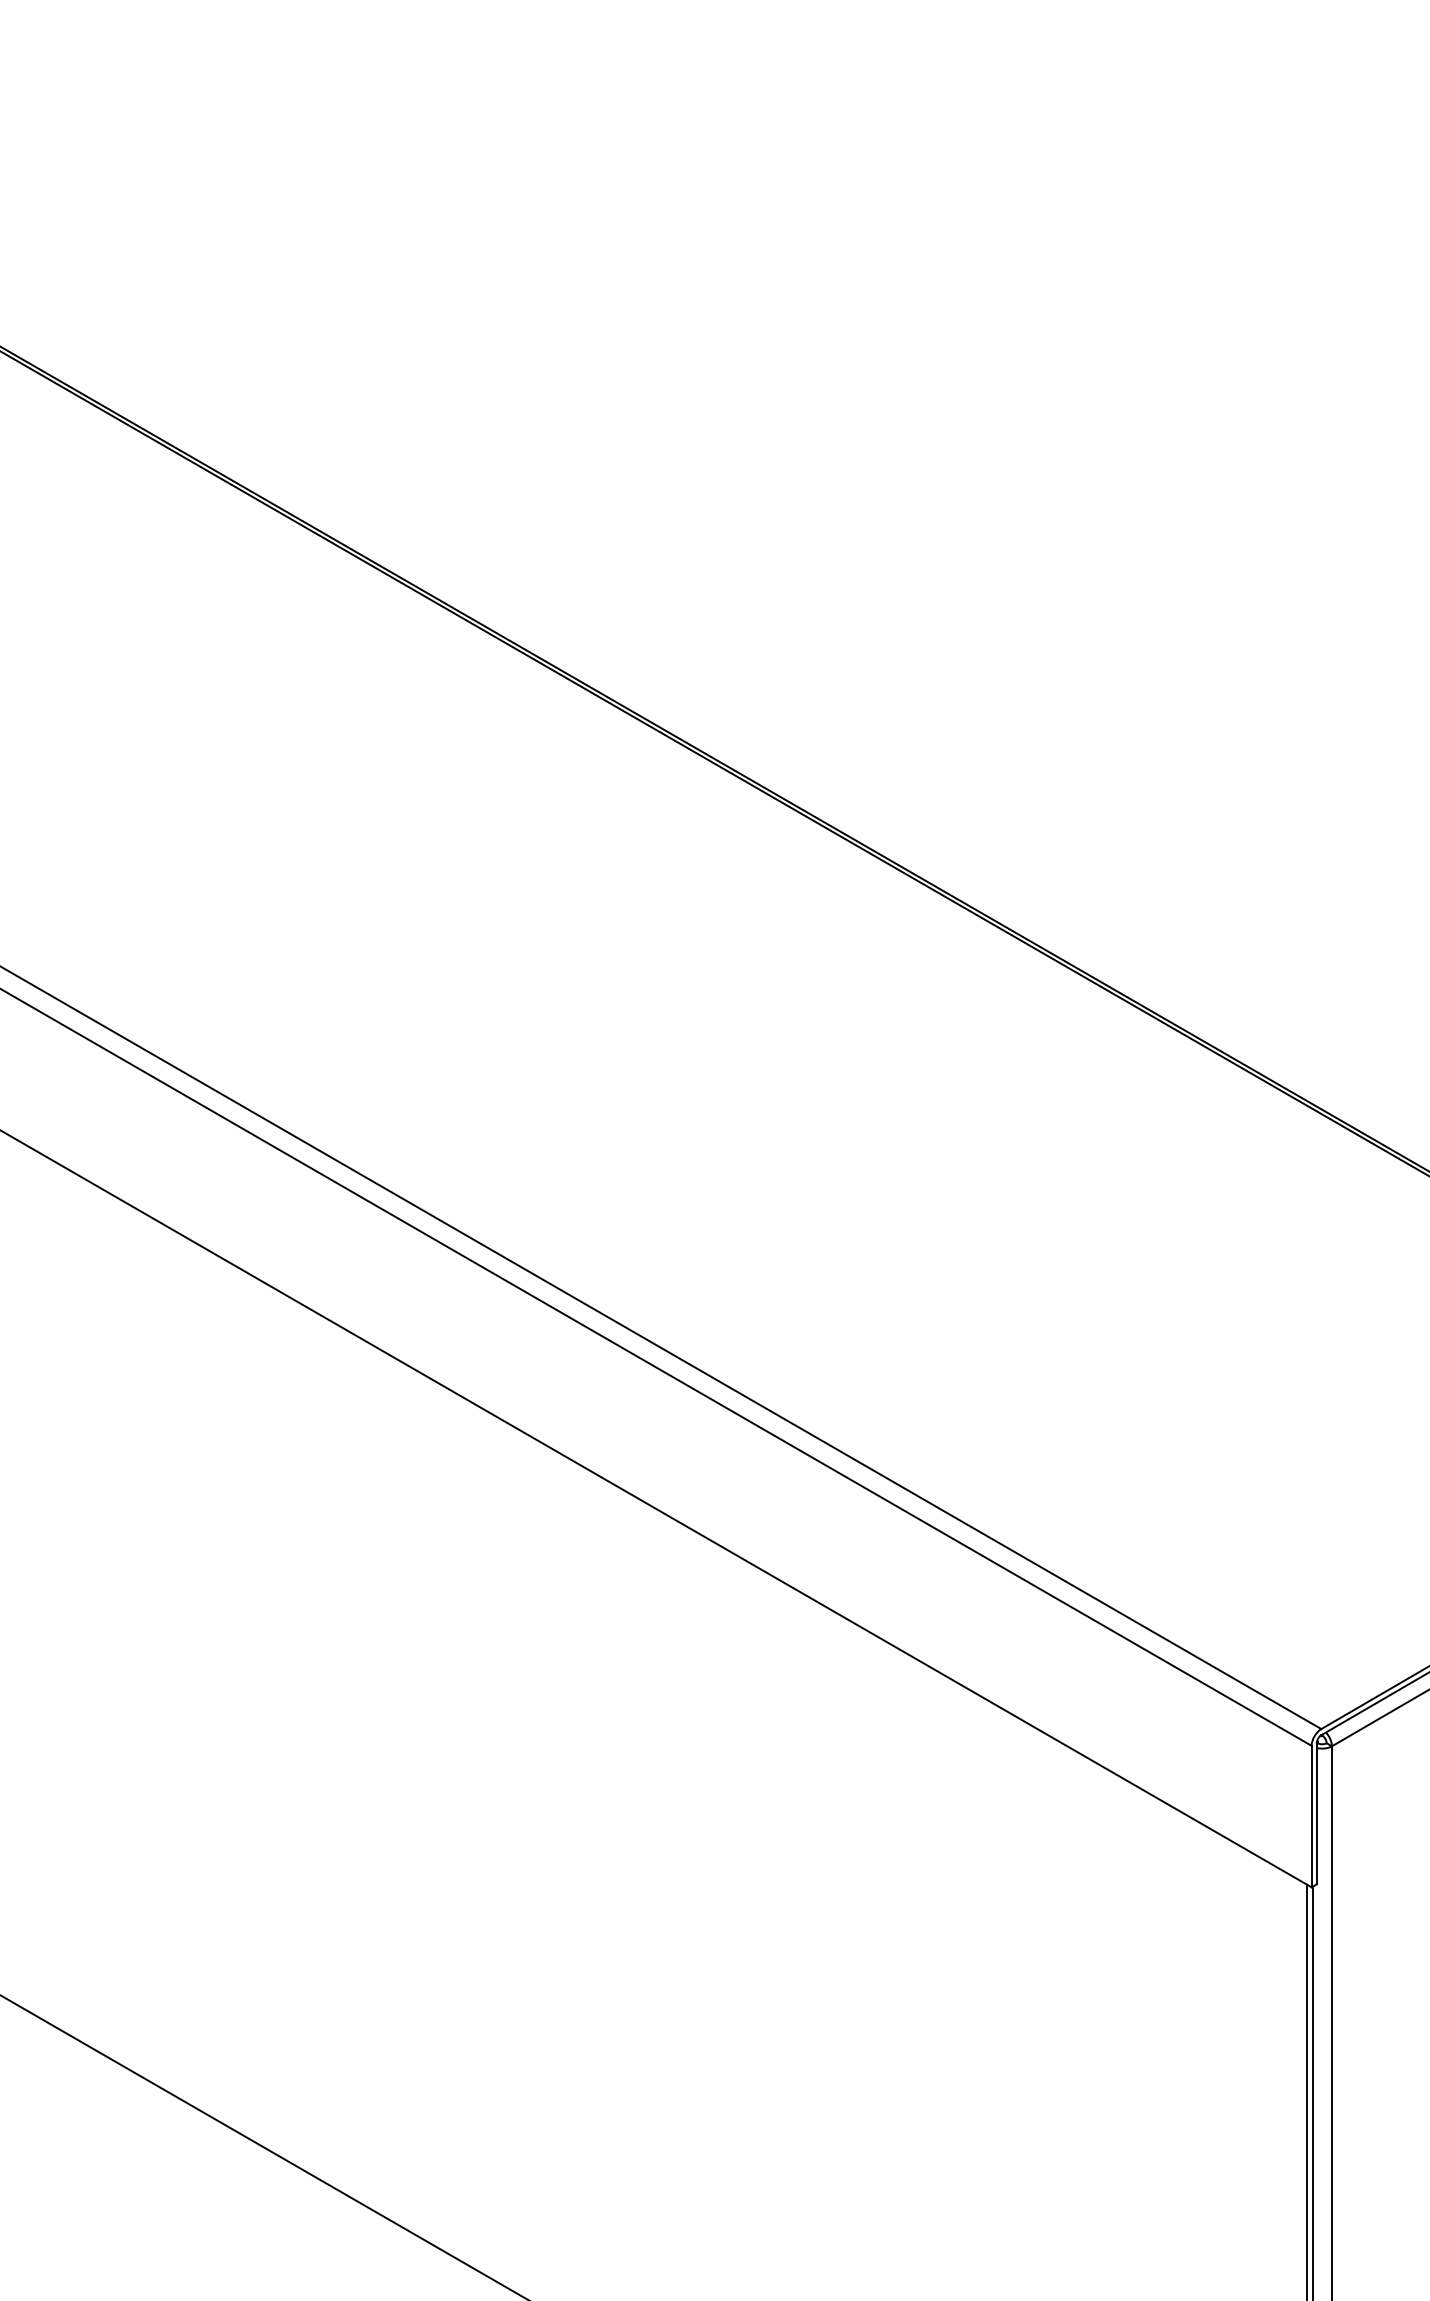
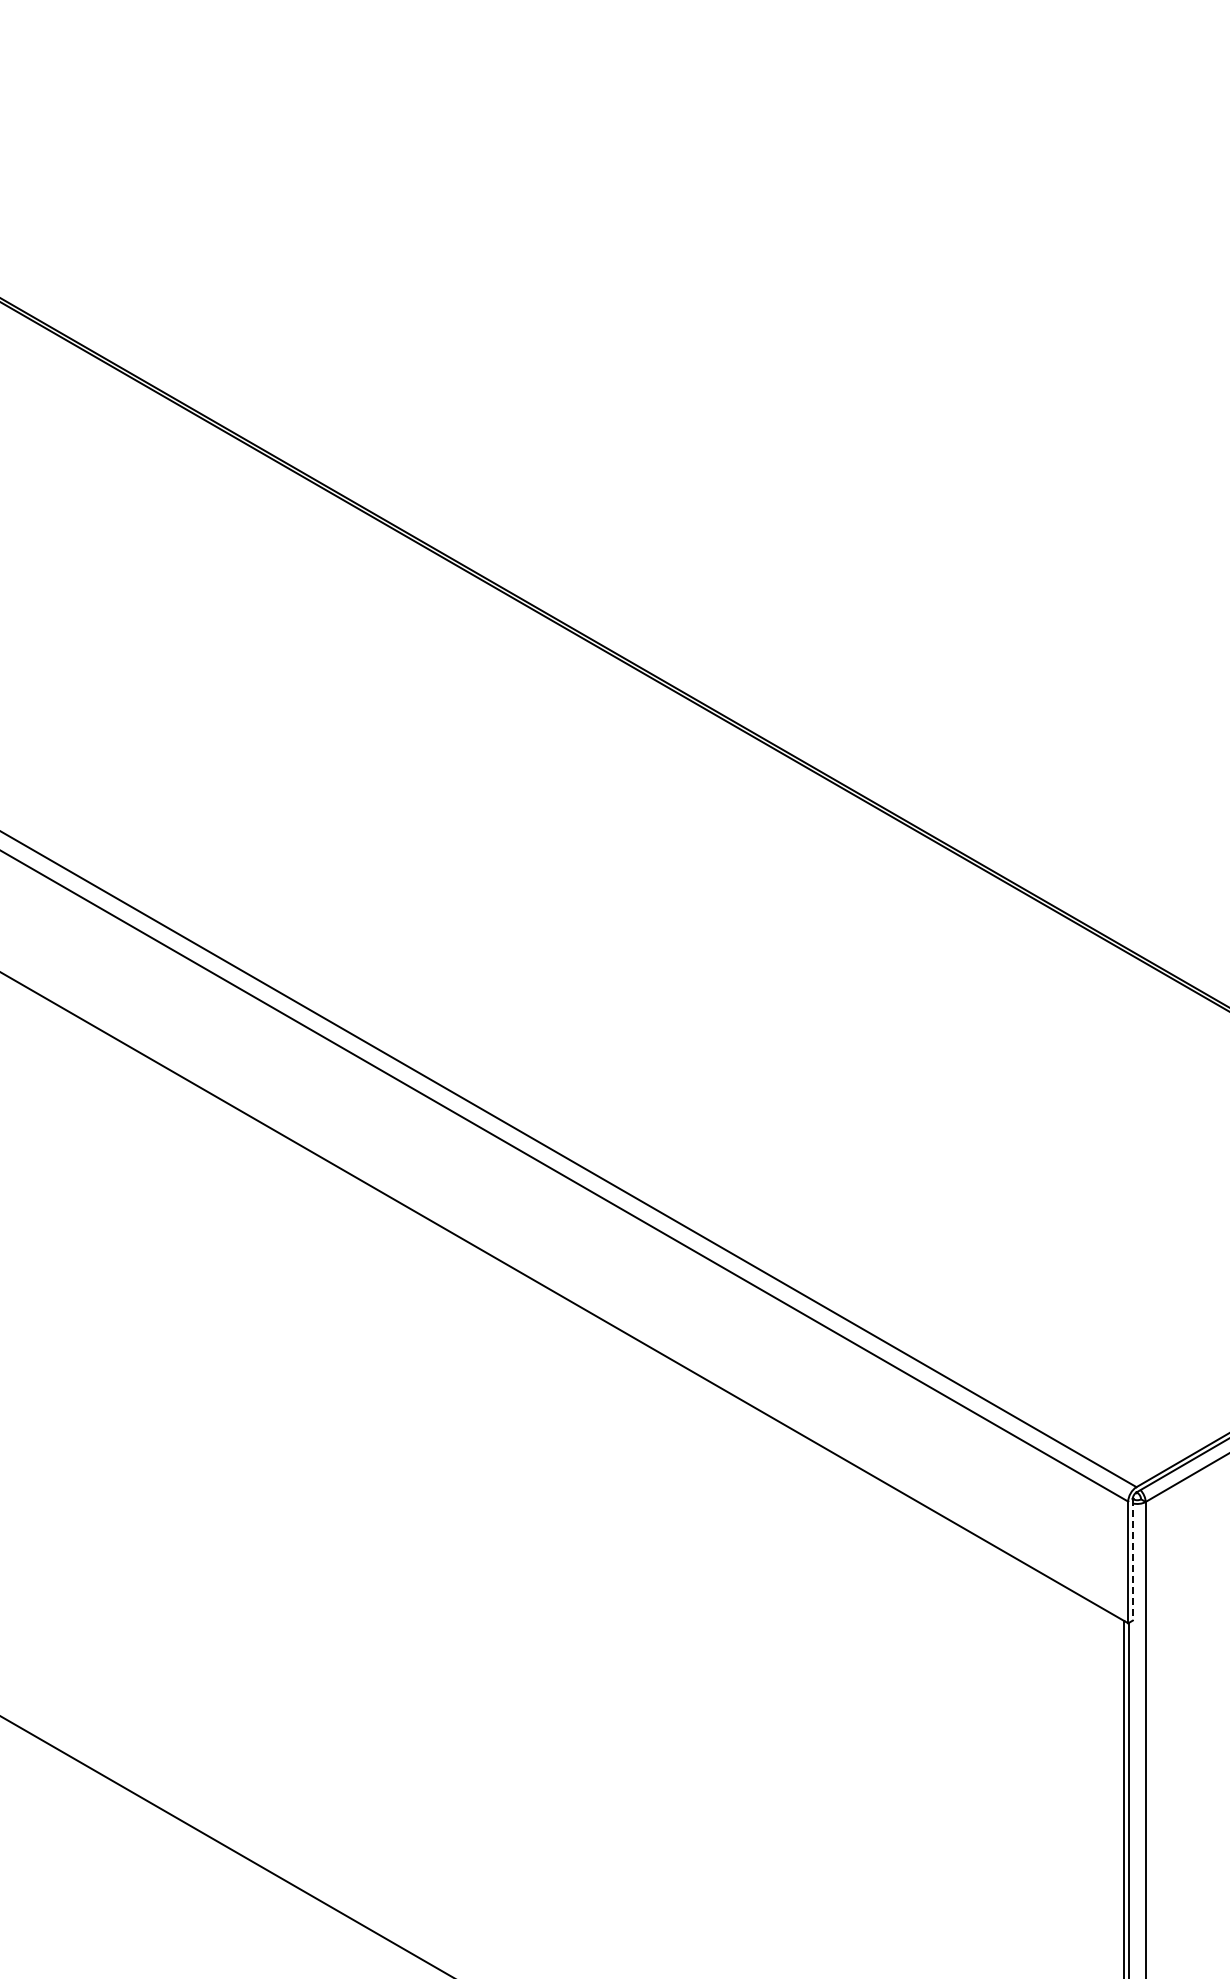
line: (1316, 1813) -> (1132, 1559), solid -> dashed

